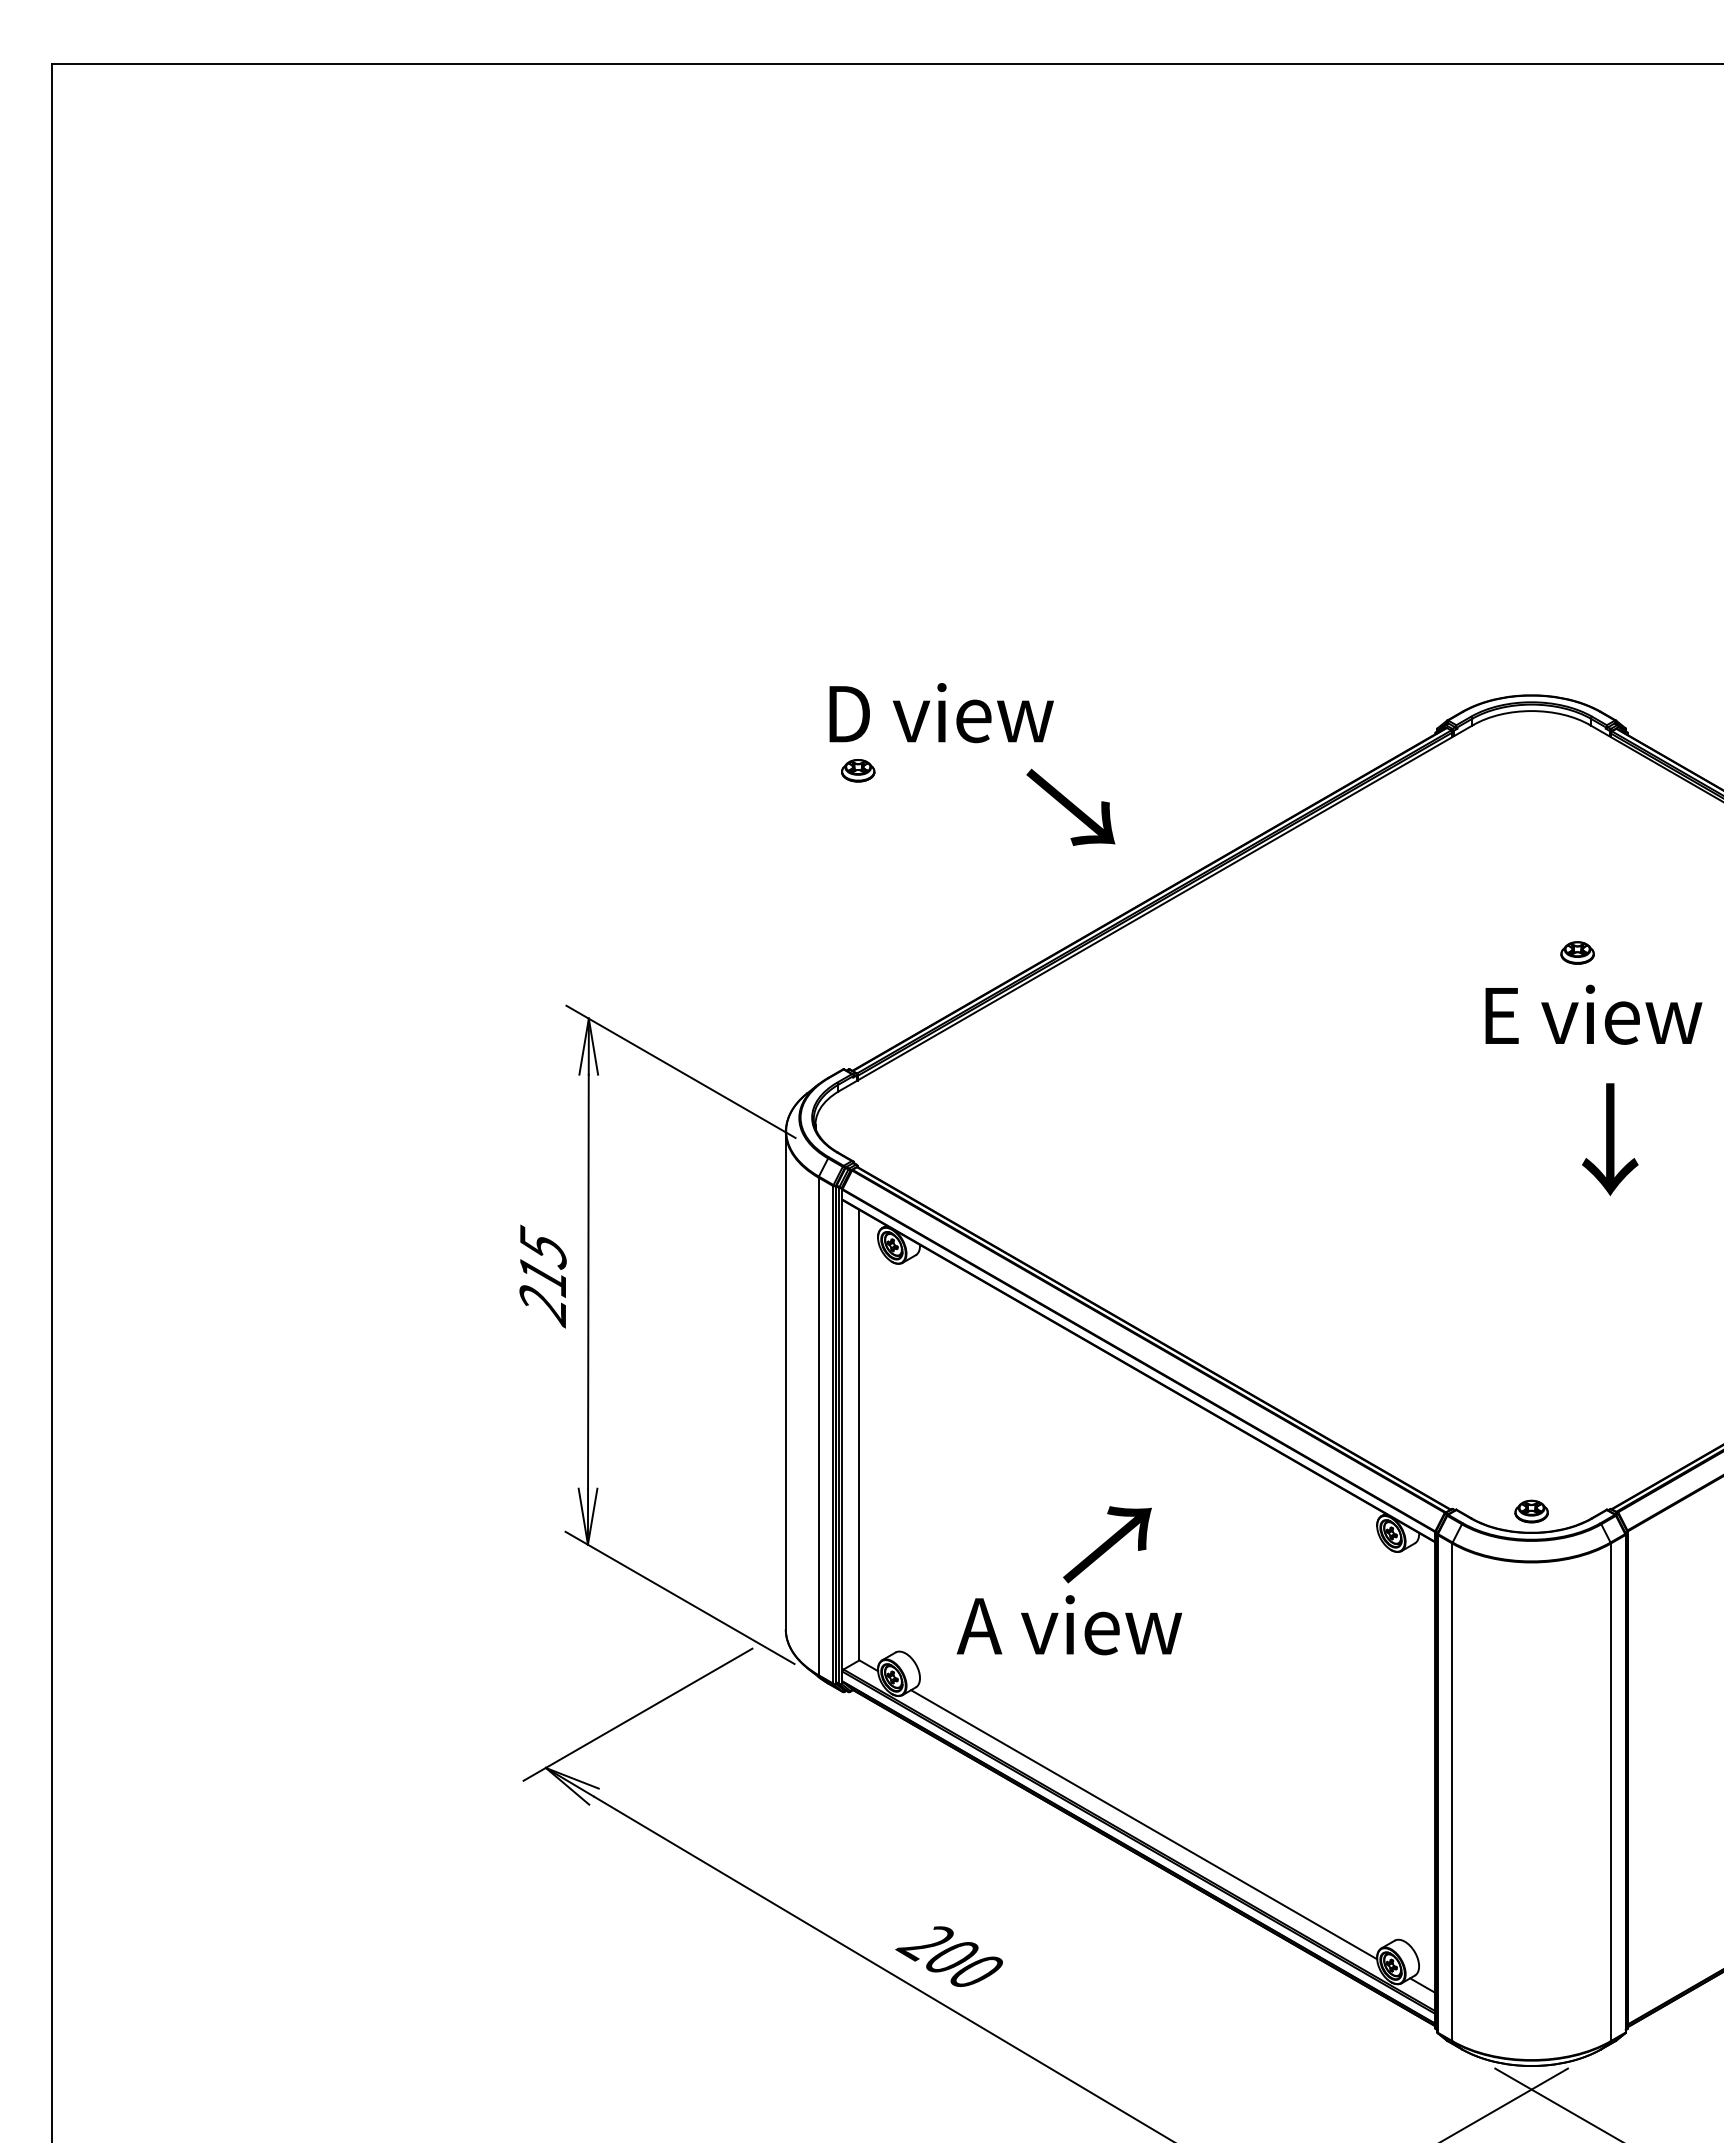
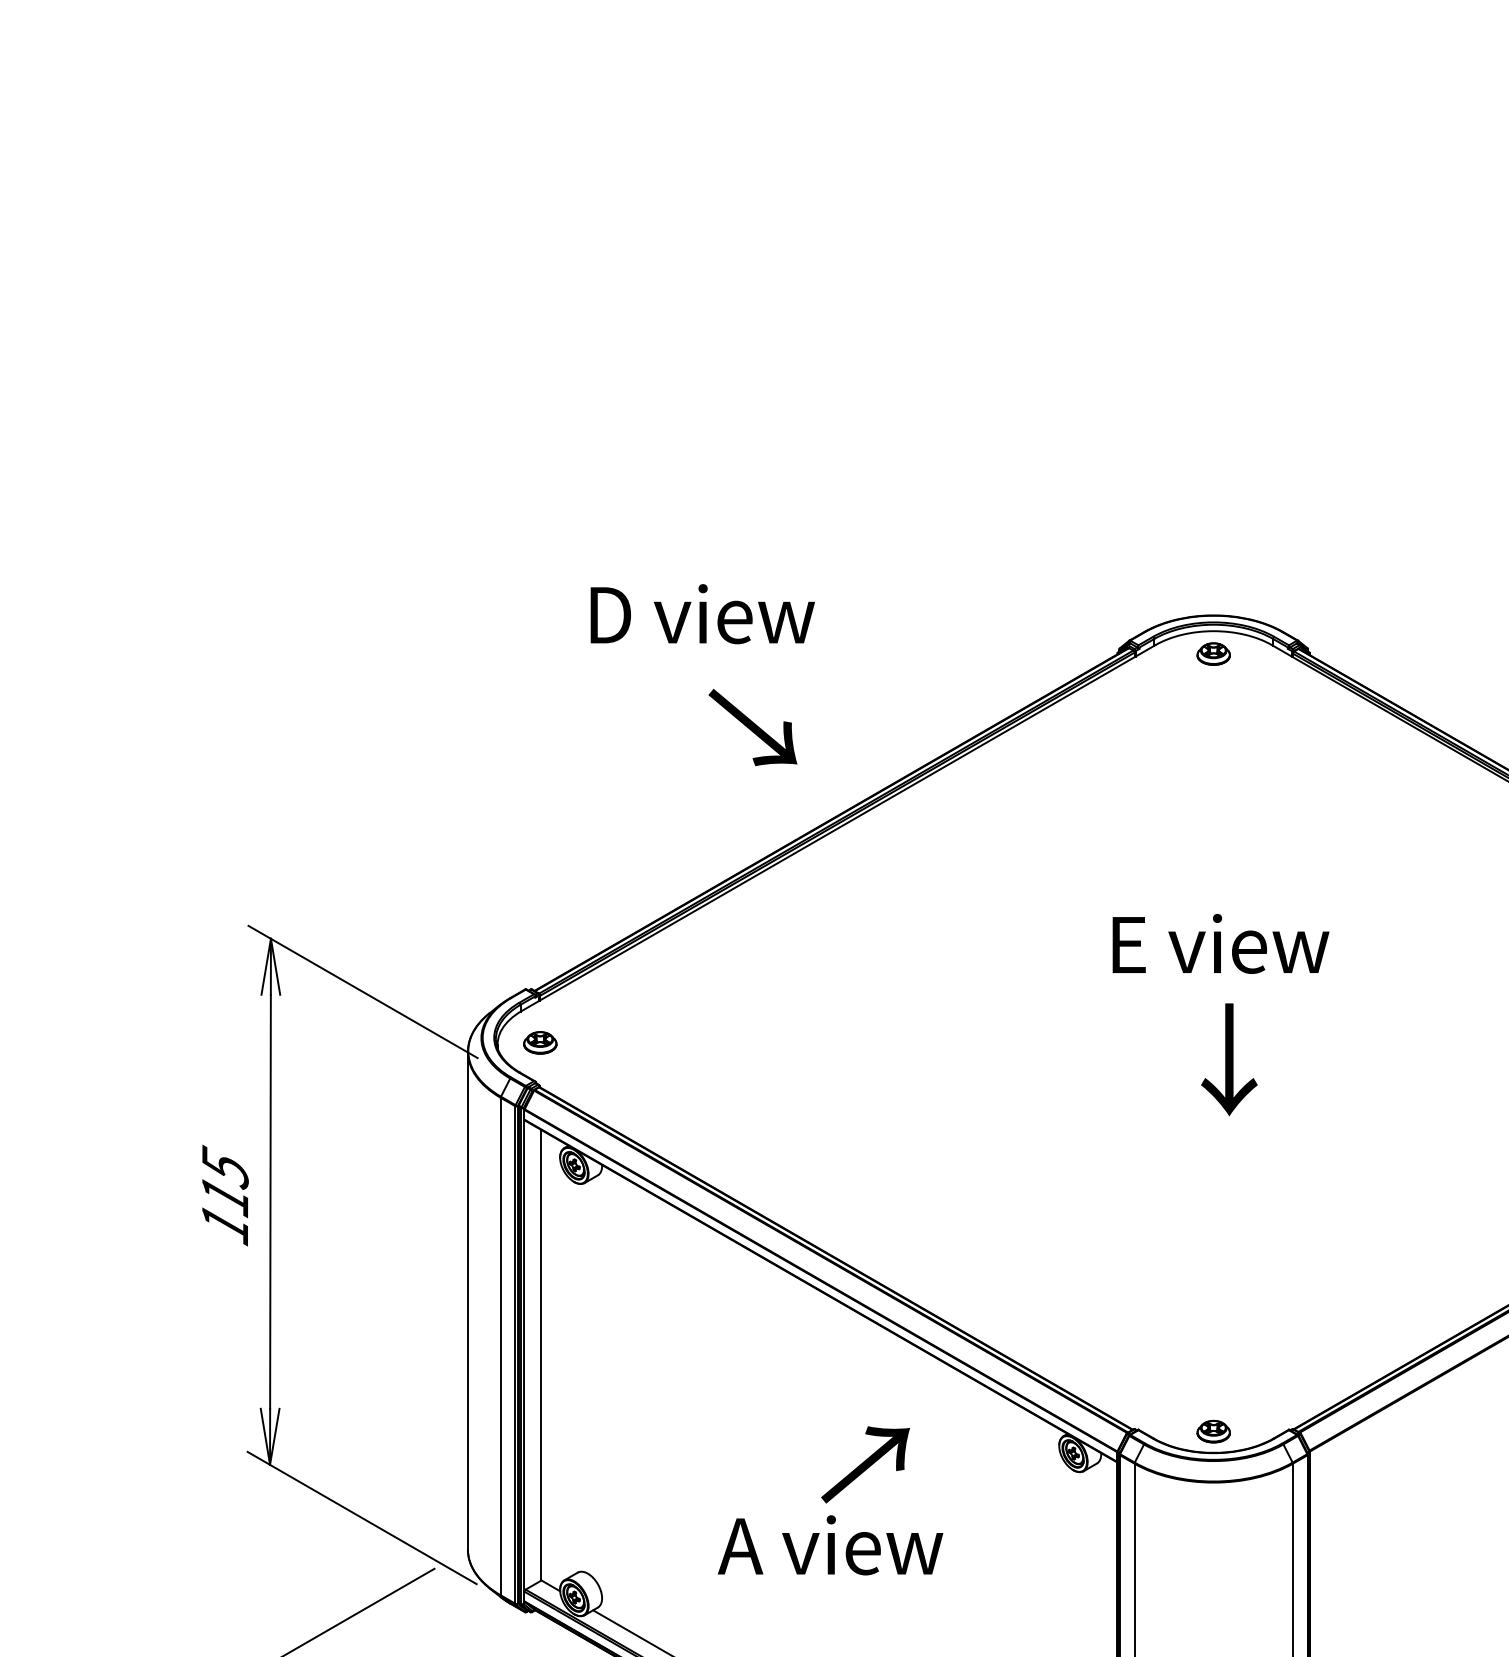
text: (941, 713) -> (702, 614), moved
part: (858, 770) -> (540, 1042), moved
part: (1577, 952) -> (1213, 653), moved
text: (1593, 1014) -> (1220, 943), moved
text: (1610, 1139) -> (1229, 1059), moved
text: (542, 1306) -> (224, 1226), 215 -> 115
text: (1107, 1544) -> (865, 1464), moved
text: (1069, 1625) -> (830, 1545), moved

